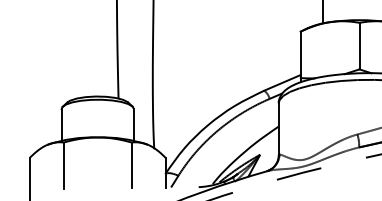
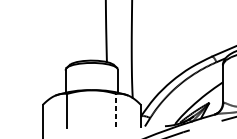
line: (131, 165) -> (116, 110), solid -> dashed

